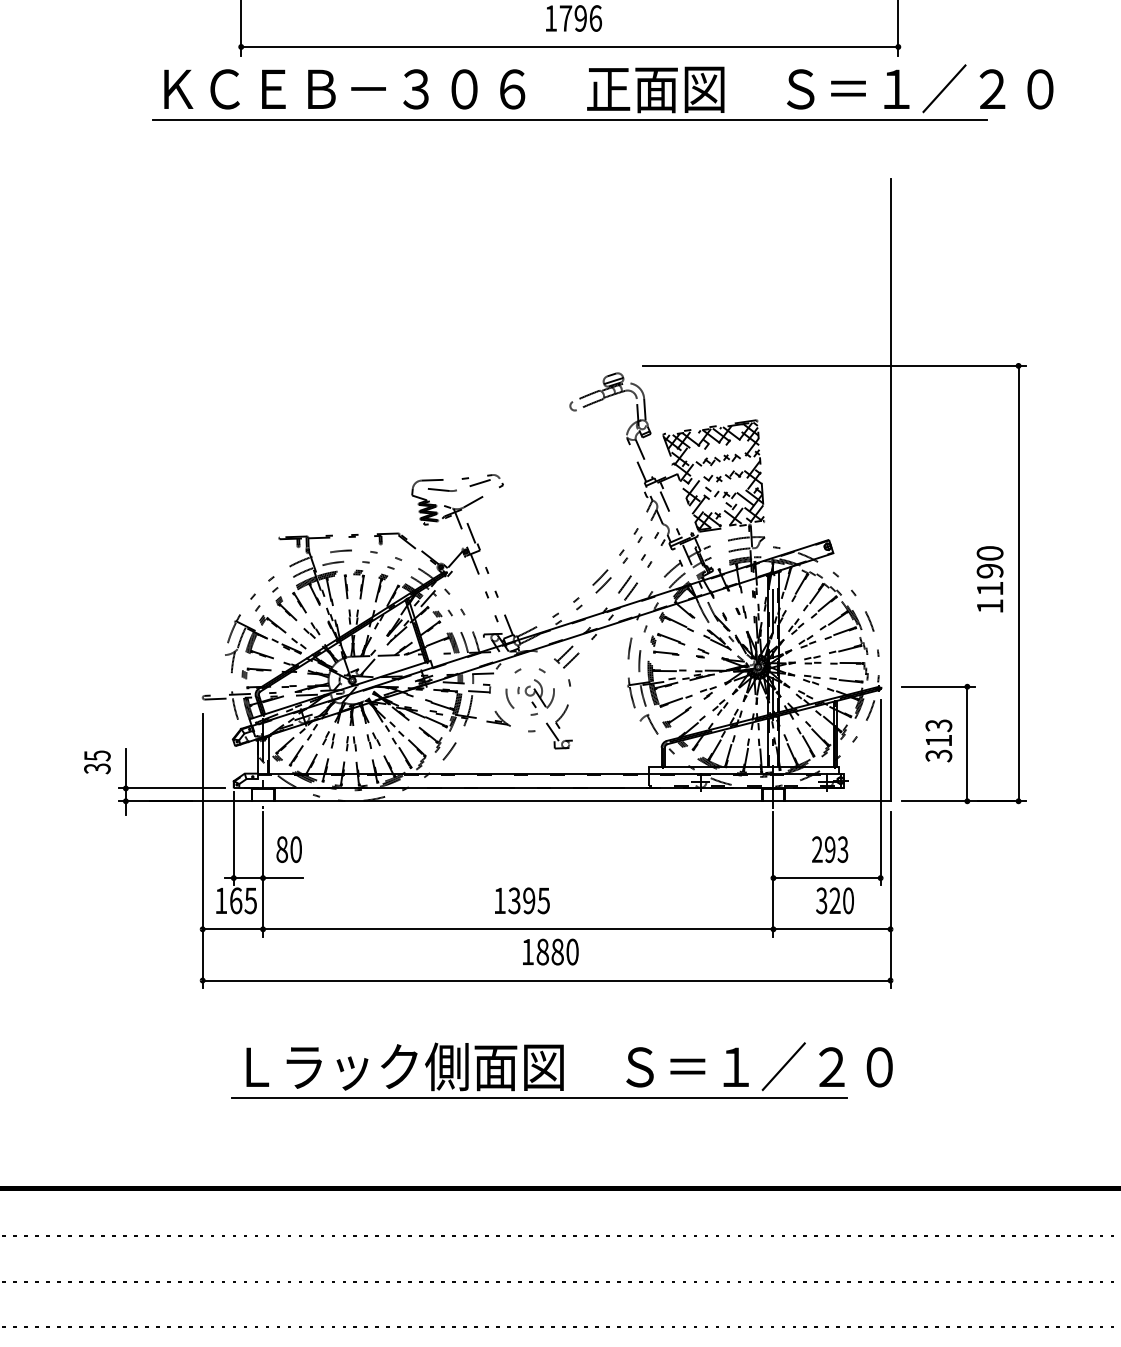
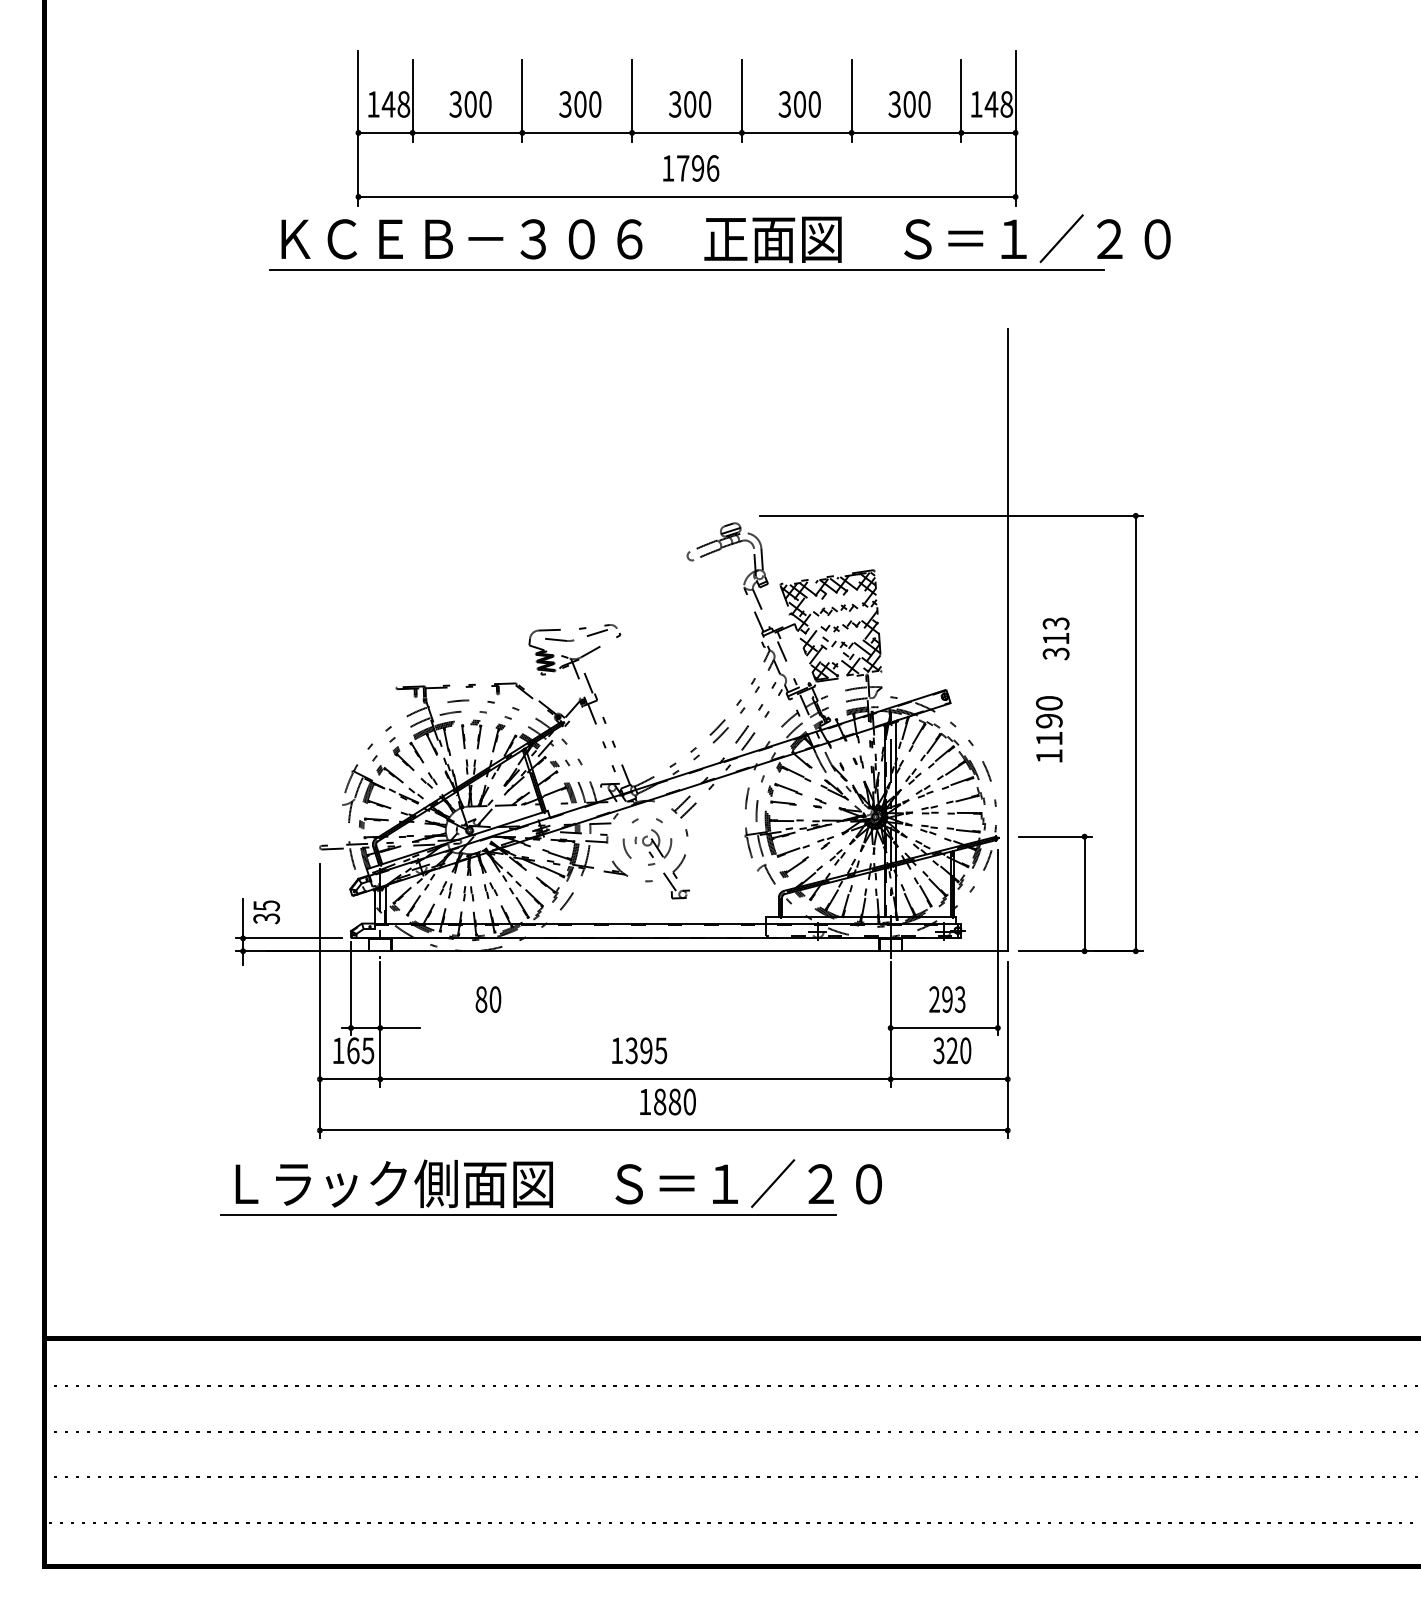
text: (990, 579) -> (1049, 729), moved
text: (938, 740) -> (1055, 638), moved
text: (97, 762) -> (266, 912), moved
text: (289, 849) -> (488, 999), moved
part: (561, 1070) -> (550, 1187), moved

